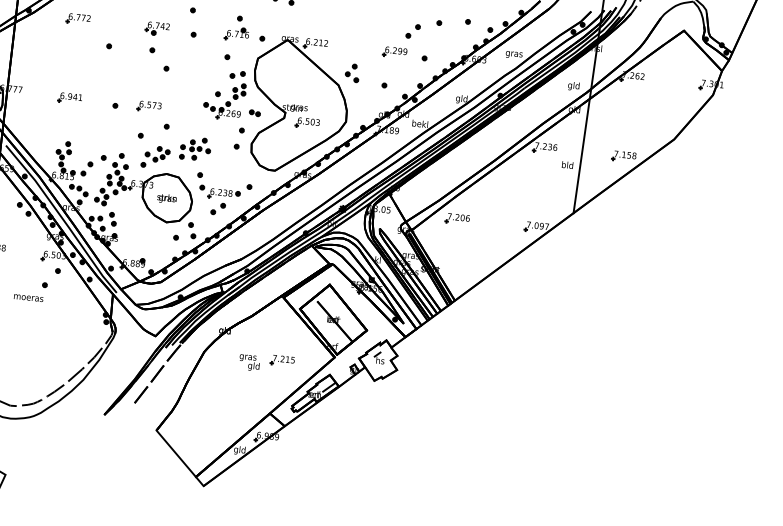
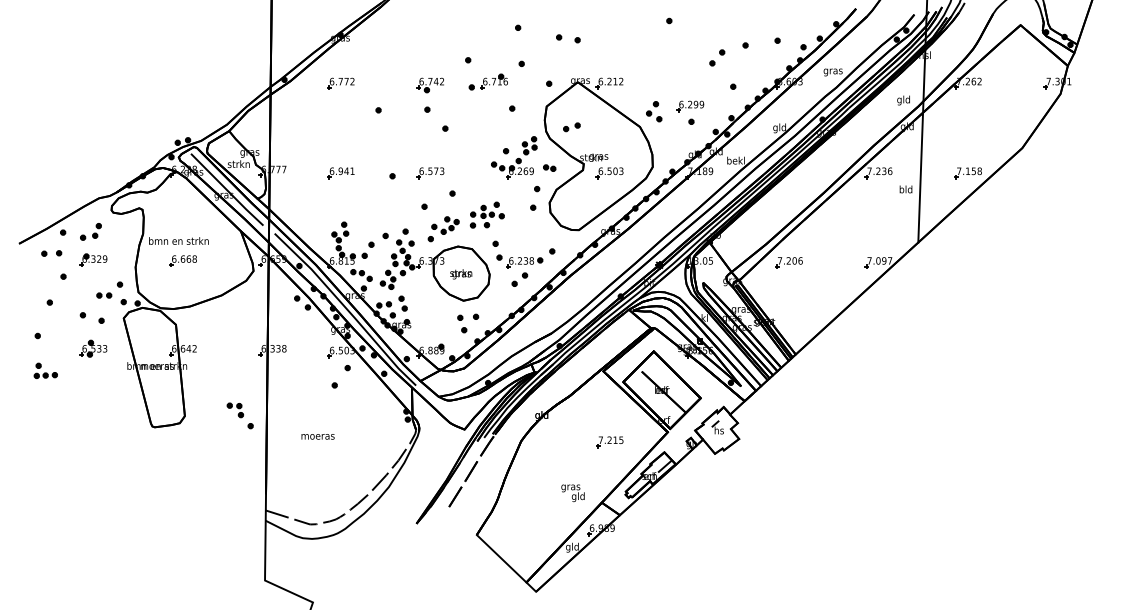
part: (236, 33) -> (493, 81), moved
part: (395, 52) -> (690, 106), moved
part: (237, 75) -> (571, 127), moved
part: (192, 230) -> (462, 323), moved
text: (28, 297) -> (317, 436), moved
text: (249, 362) -> (572, 493), moved

